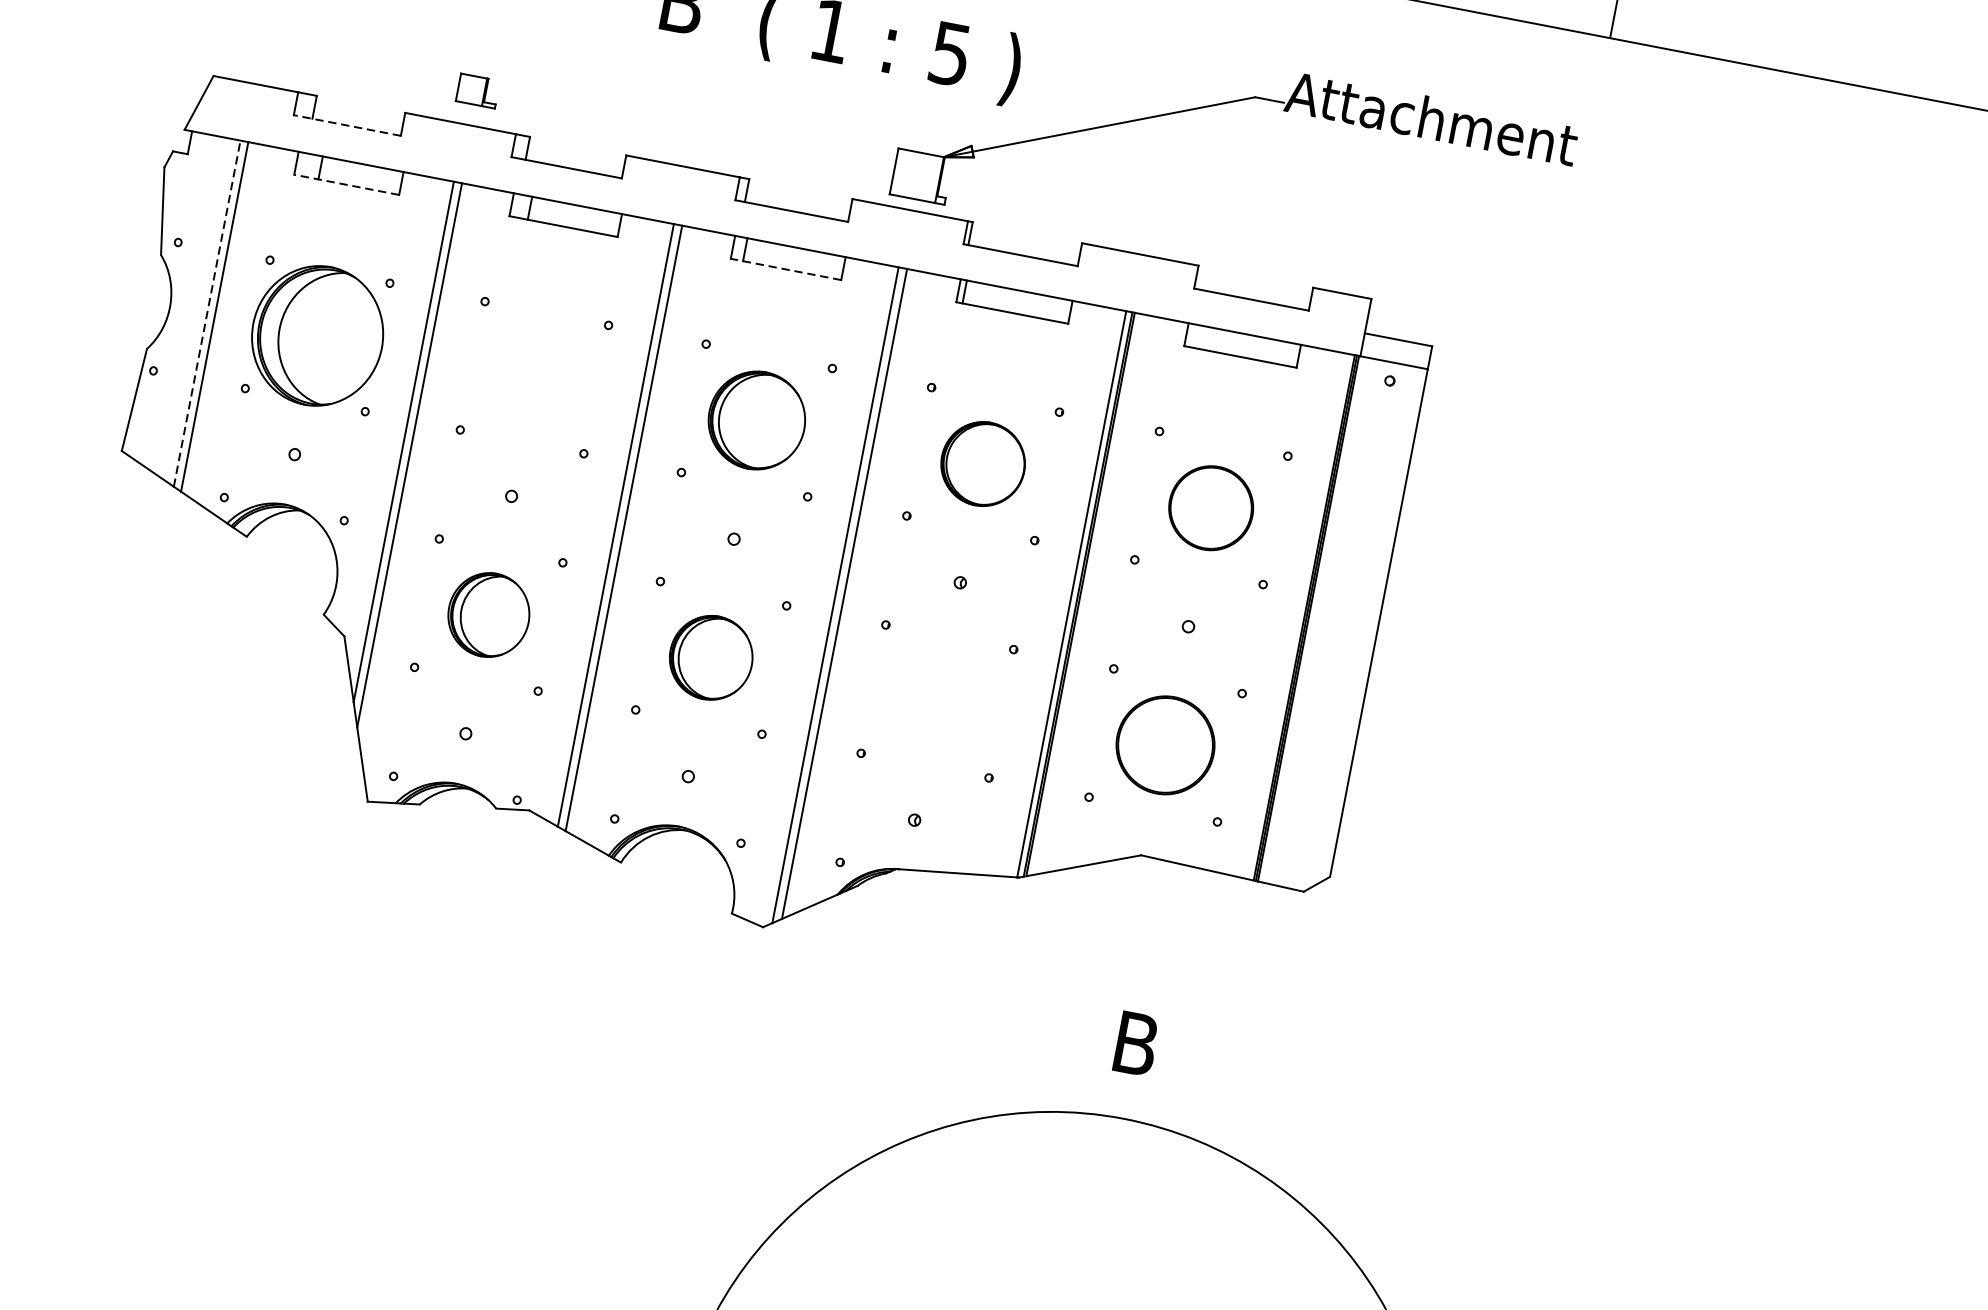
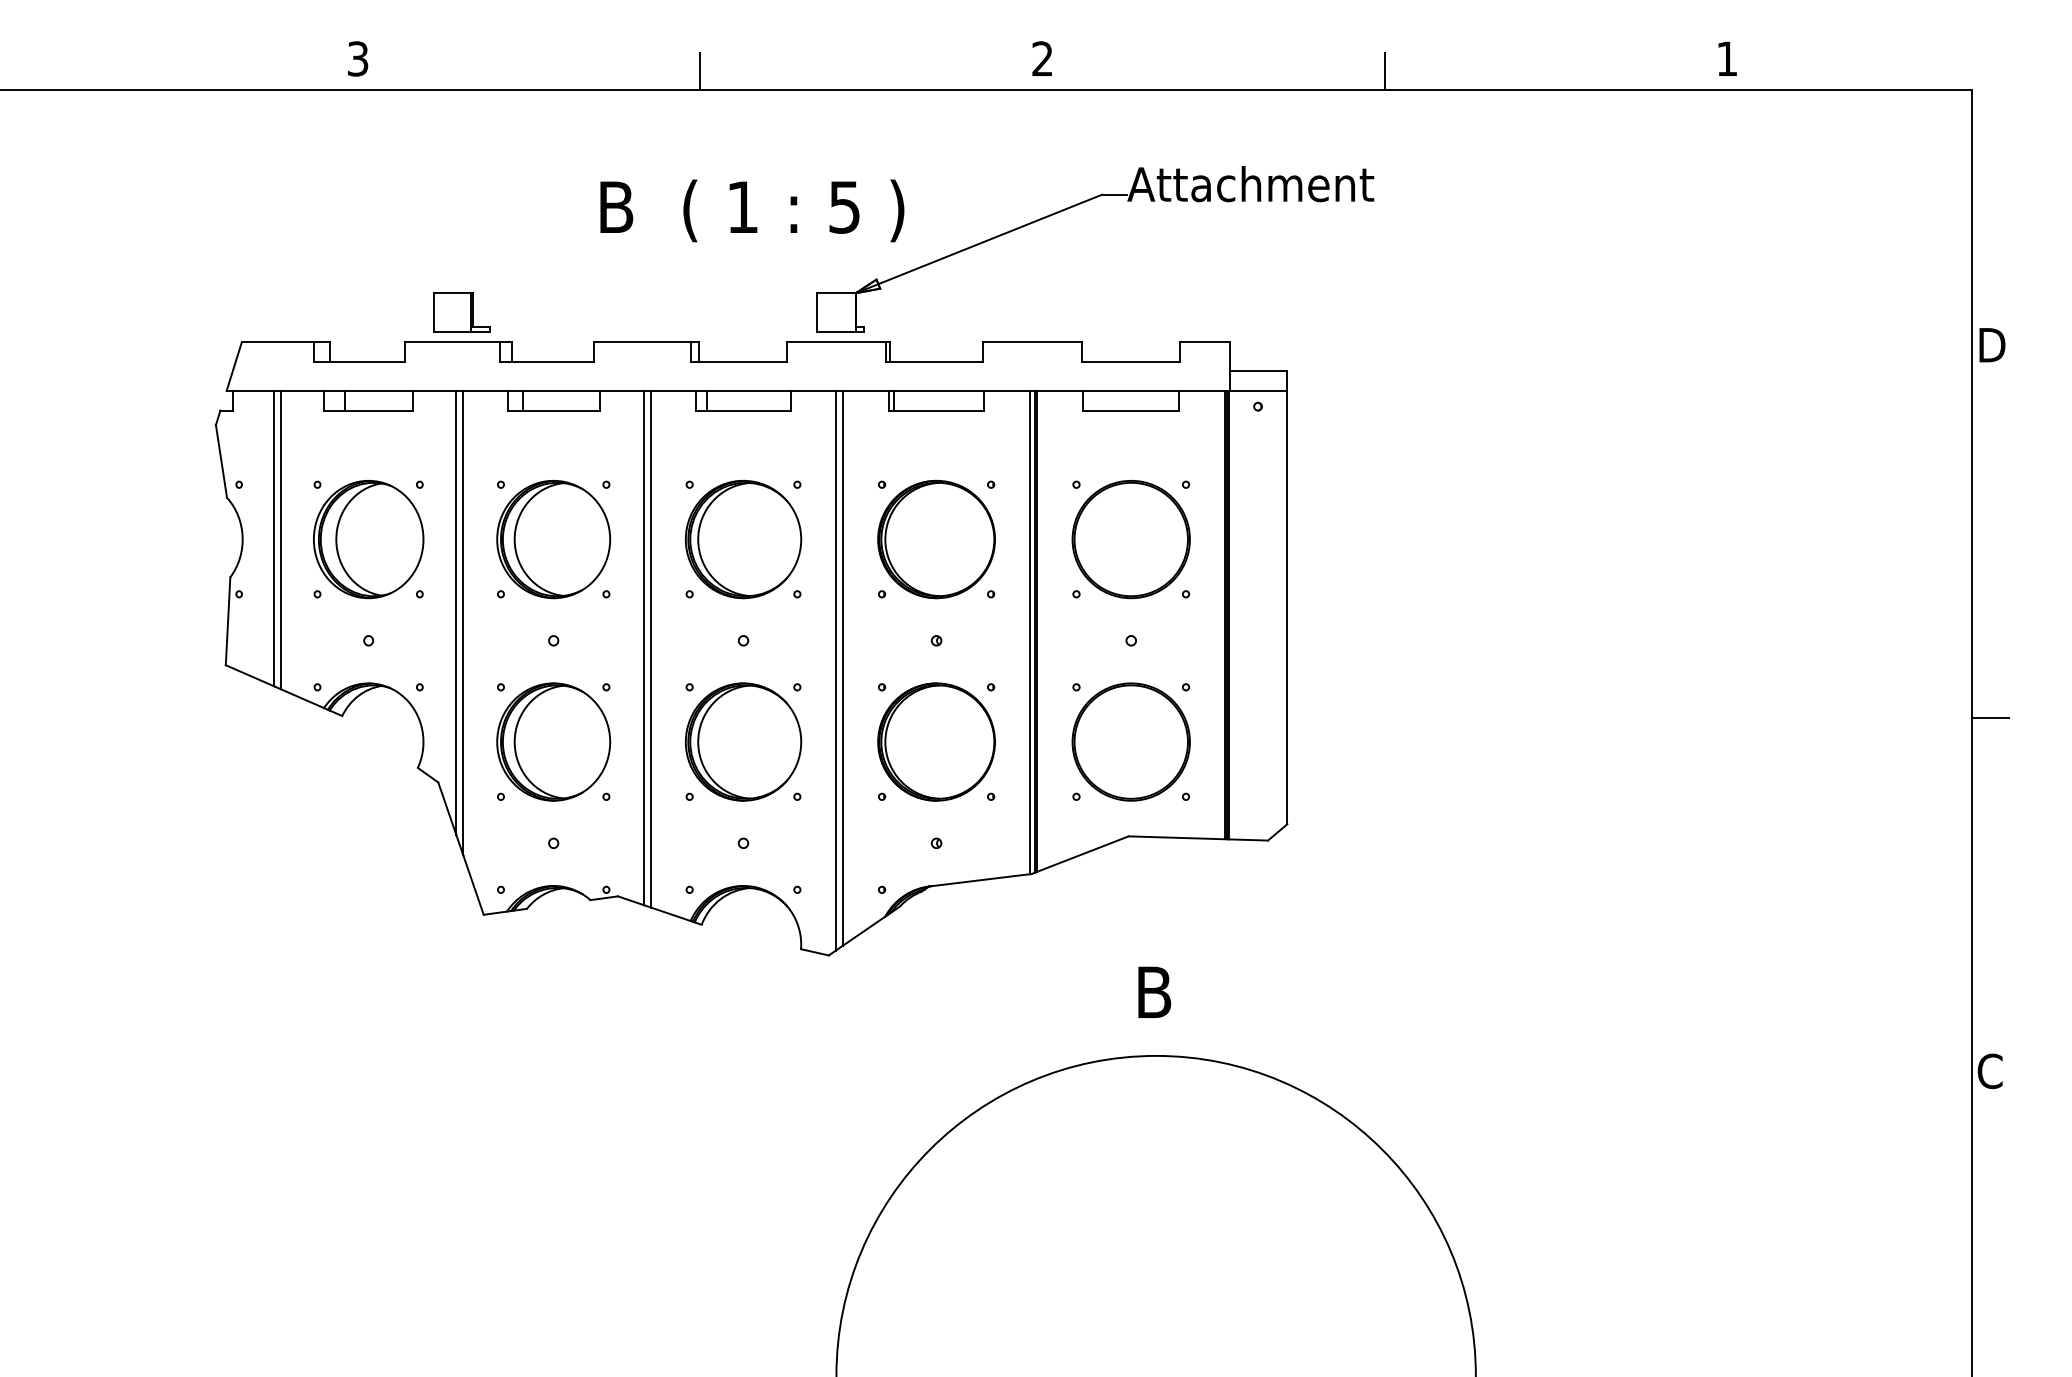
part: (477, 90) -> (461, 312), size x1.67
line: (347, 125) -> (359, 361), dashed -> solid
line: (346, 184) -> (368, 410), dashed -> solid
line: (786, 269) -> (743, 410), dashed -> solid
line: (207, 313) -> (274, 538), dashed -> solid
part: (534, 377) -> (553, 539), added
part: (756, 420) -> (743, 539), size x1.43
part: (983, 464) -> (936, 539), size x1.67
part: (1210, 507) -> (1130, 539), size x1.67
part: (488, 614) -> (553, 741), size x1.67
part: (711, 657) -> (743, 741), size x1.67
part: (937, 700) -> (936, 741), added
part: (1164, 744) -> (1130, 741), size x1.43

